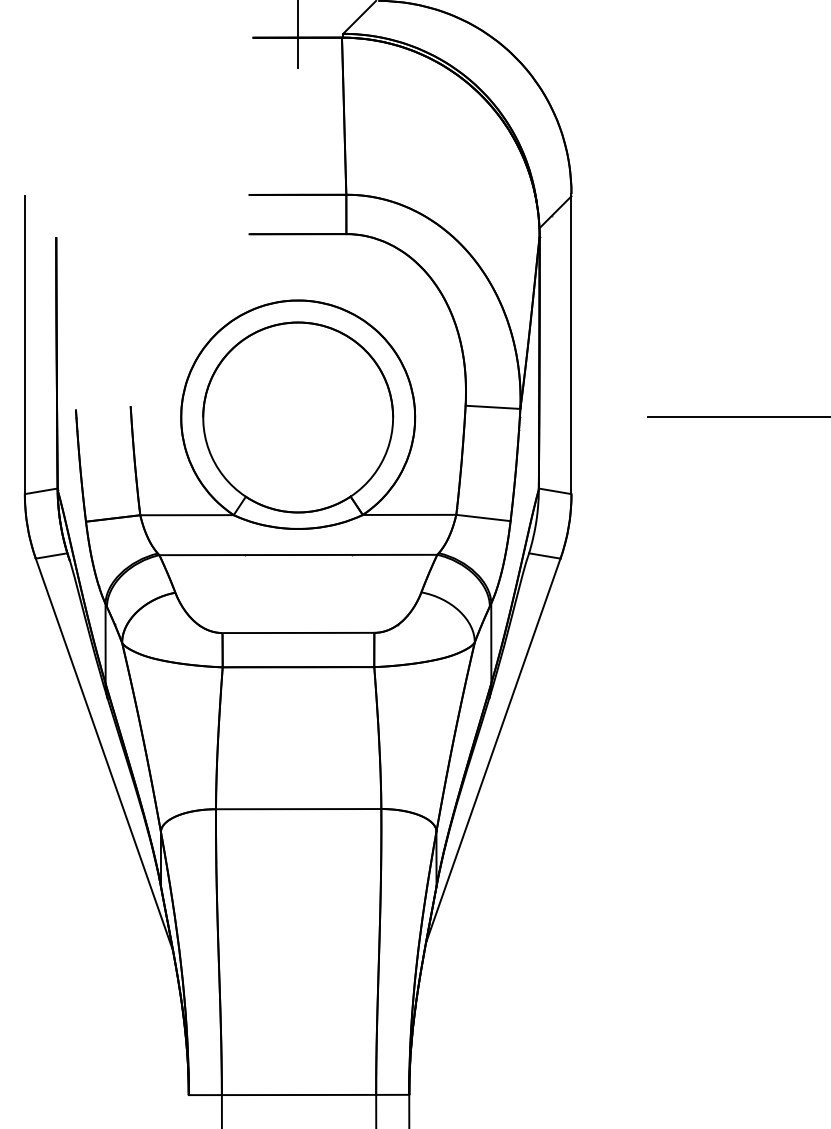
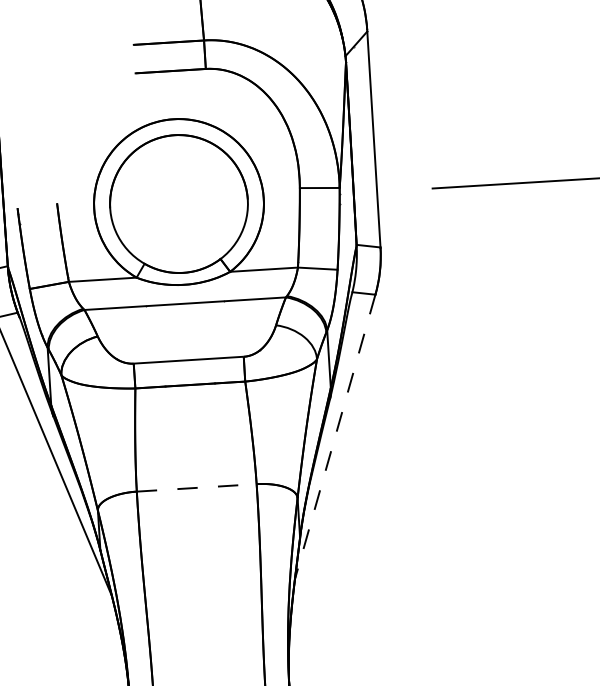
line: (493, 750) -> (335, 436), solid -> dashed
line: (298, 809) -> (196, 488), solid -> dashed

